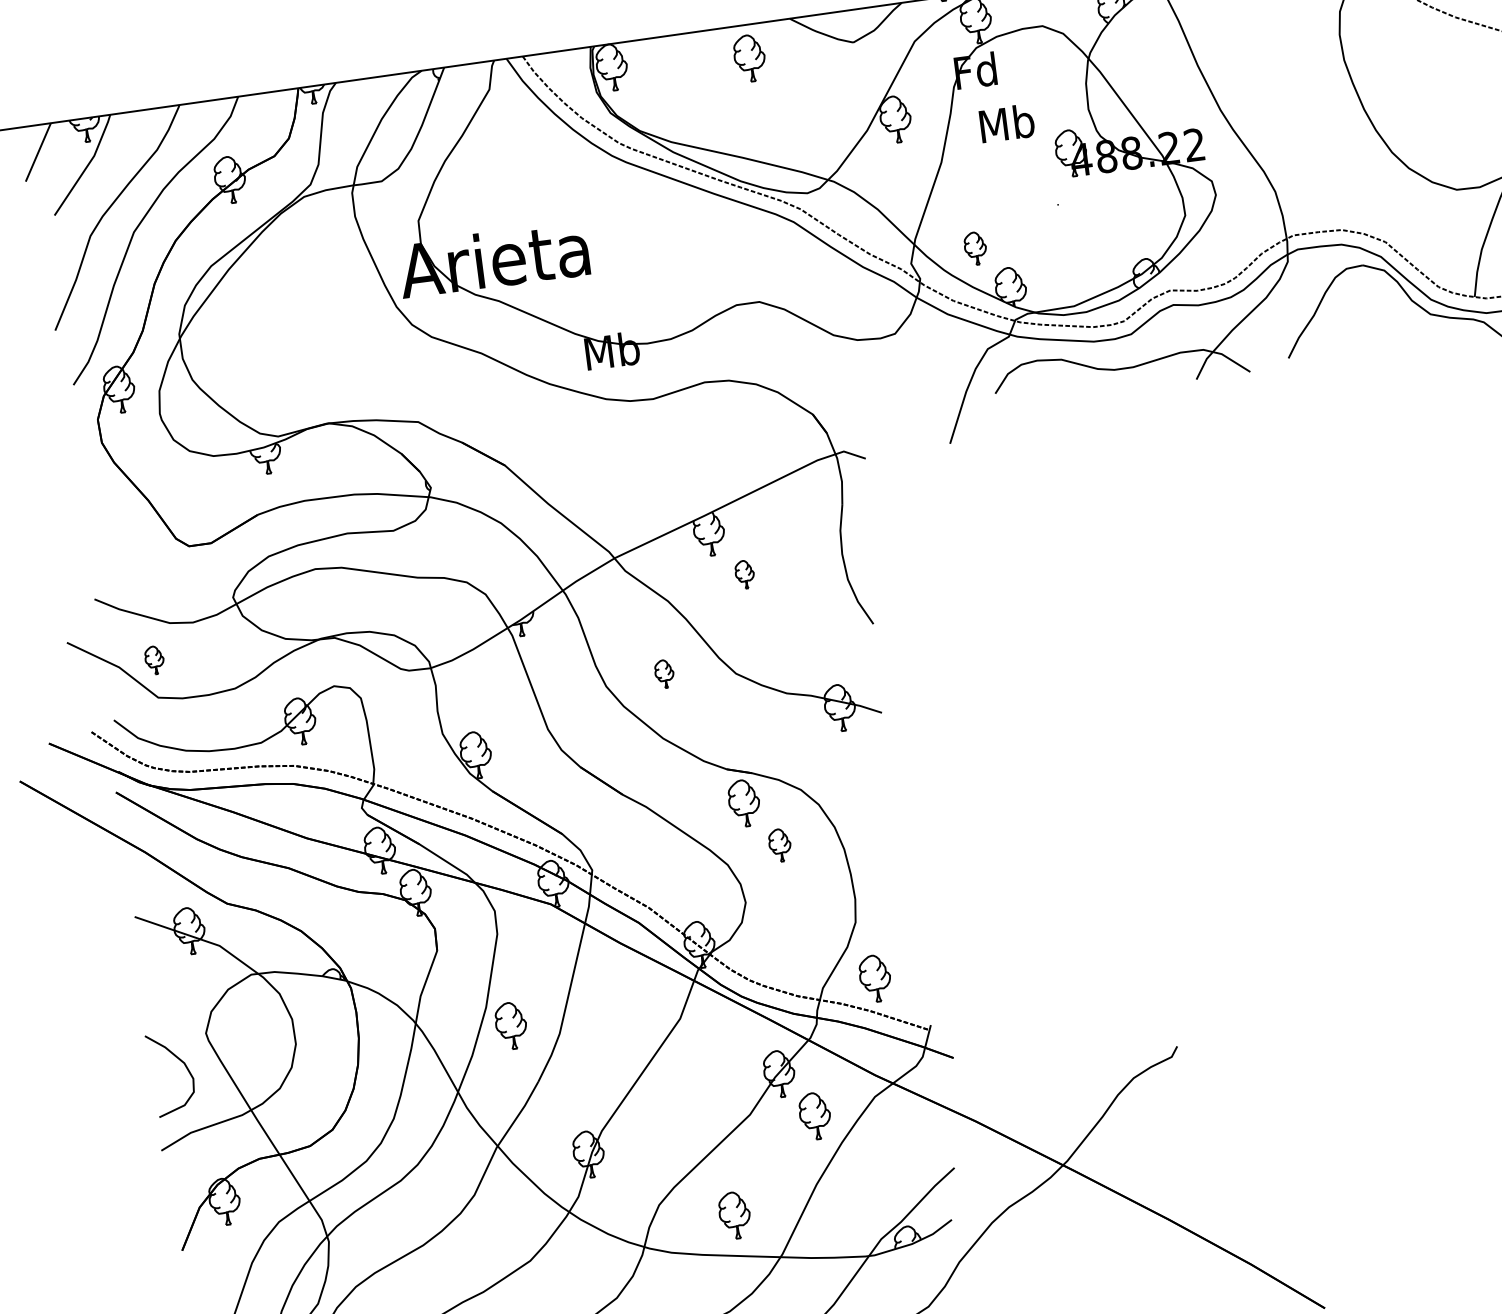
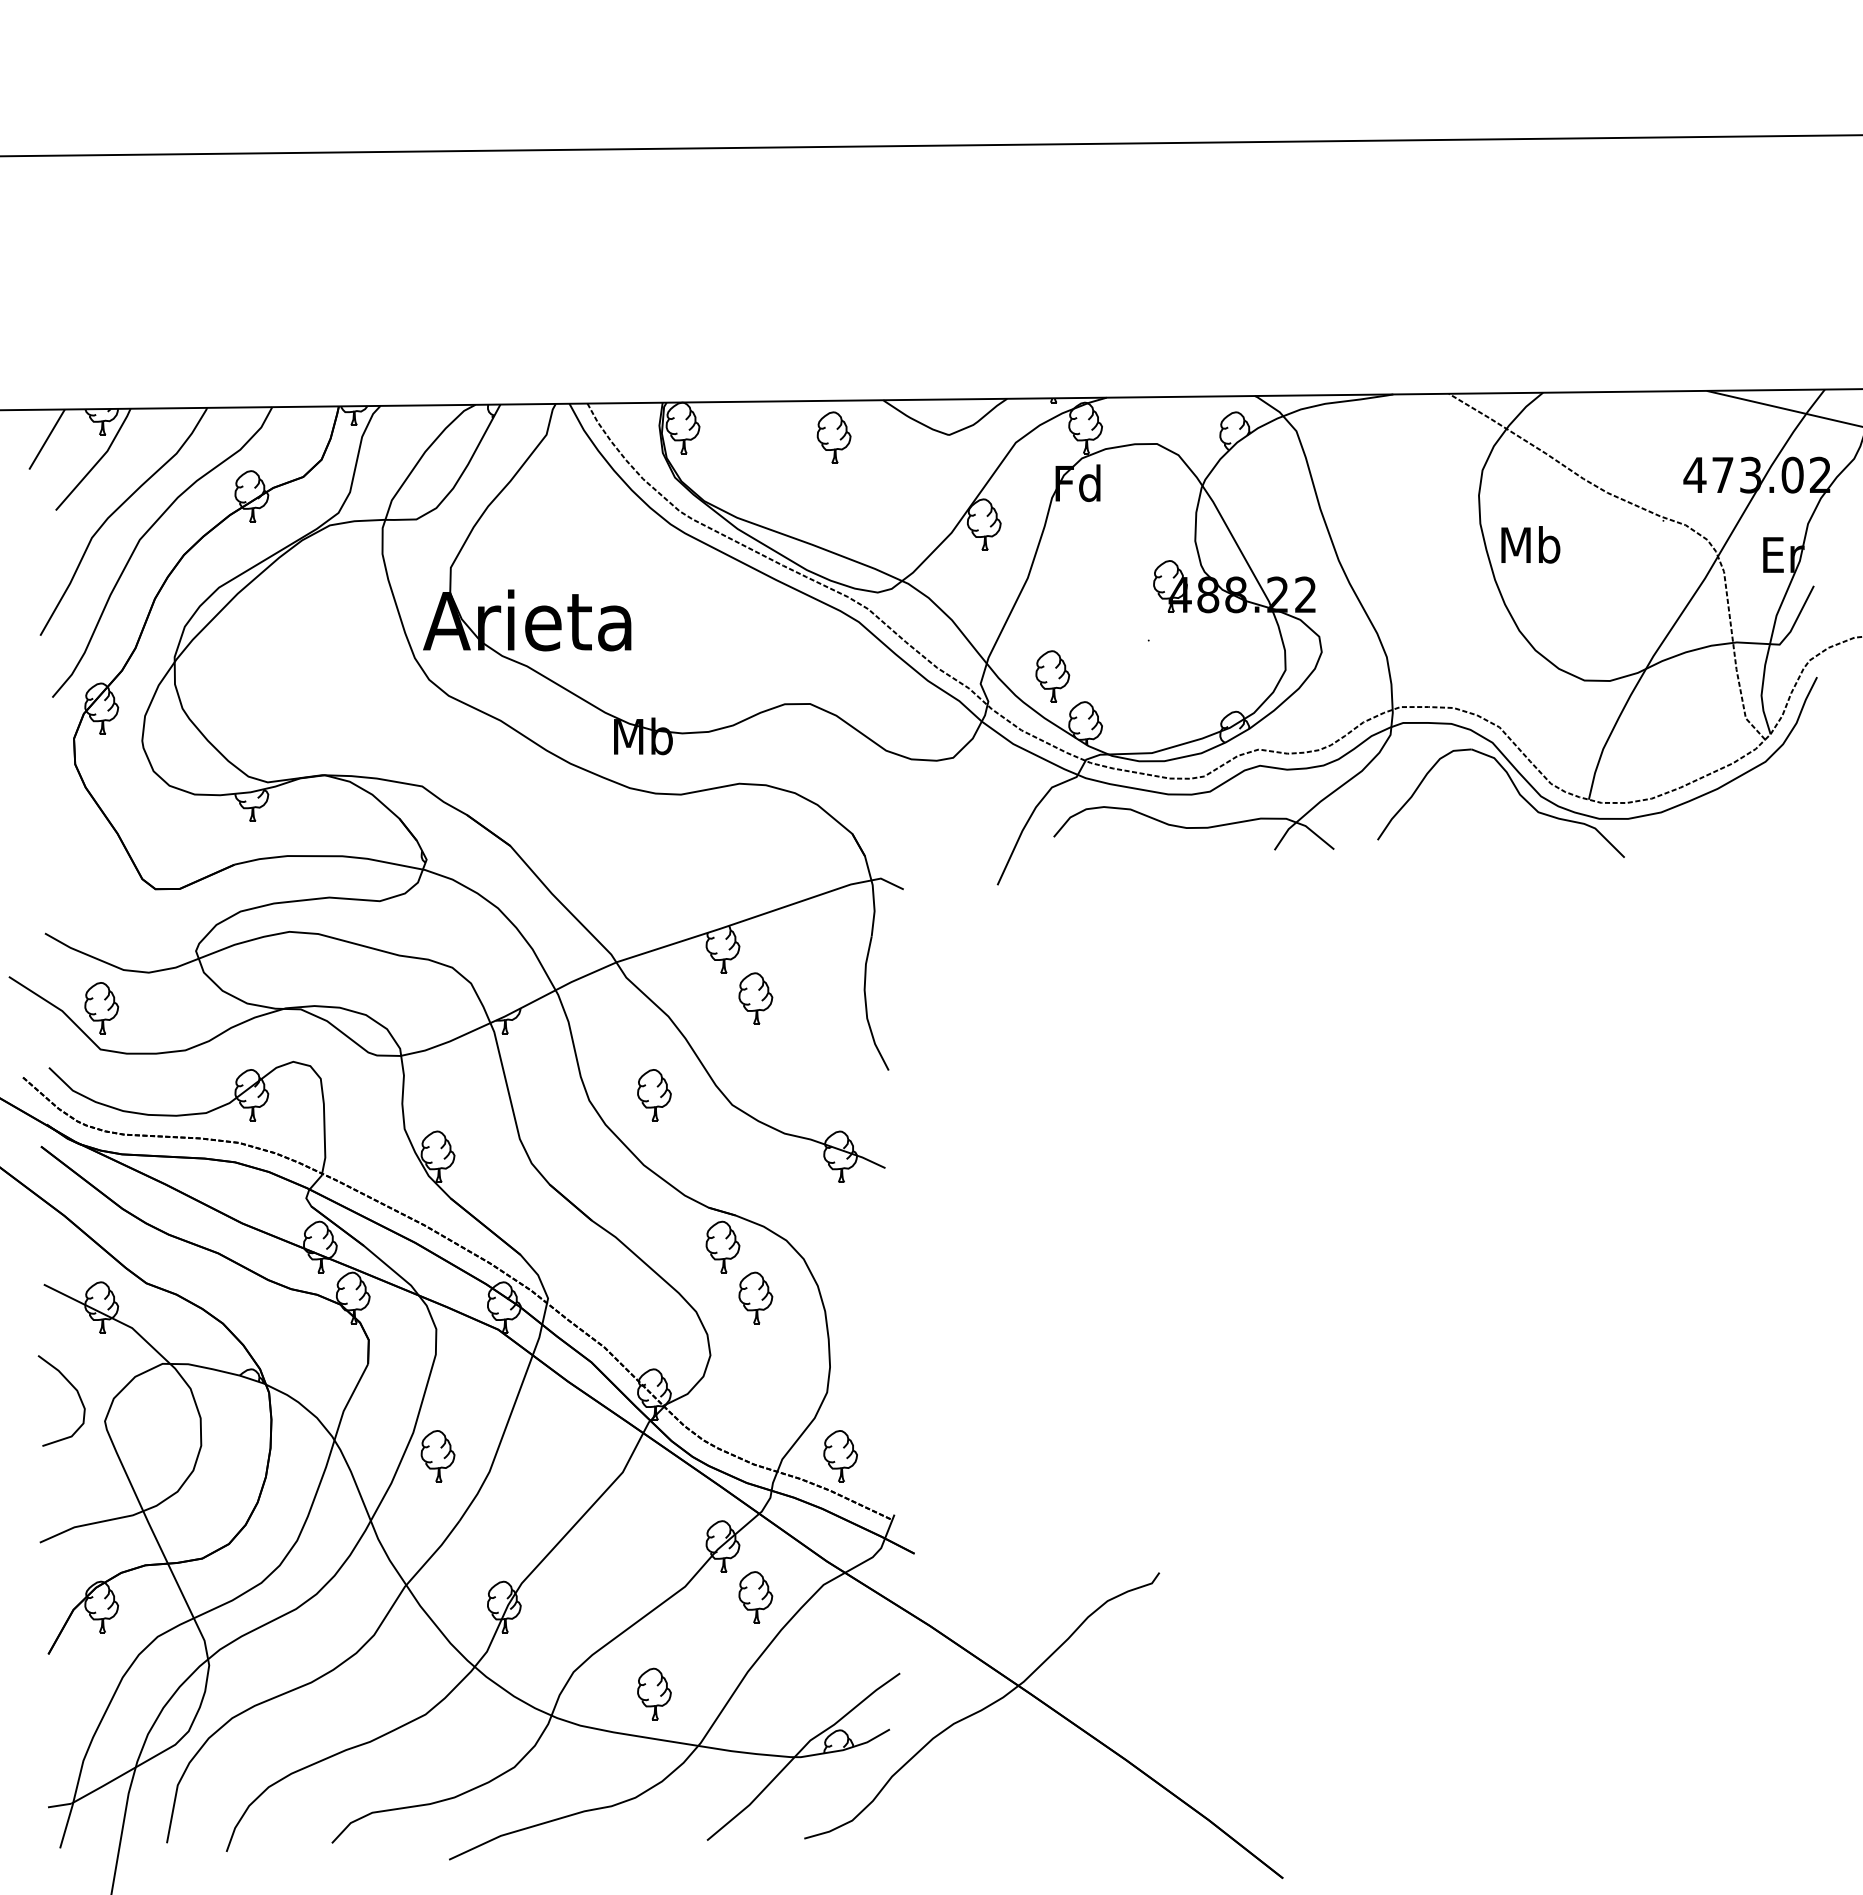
text: (1006, 123) -> (1530, 544), moved
part: (975, 248) -> (1052, 676), size x1.43
part: (744, 574) -> (755, 998), size x1.67
part: (154, 660) -> (101, 1008), size x1.67
part: (664, 674) -> (654, 1095), size x1.67
part: (779, 845) -> (755, 1297), size x1.43
curve: (180, 1061) -> (73, 1388), moved

